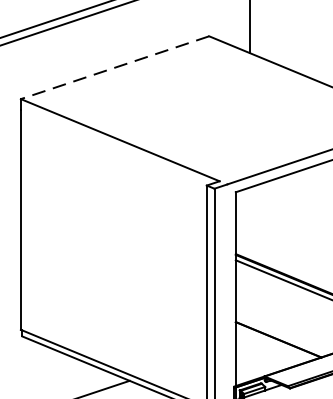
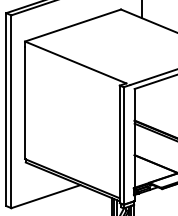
line: (115, 67) -> (73, 25), dashed -> solid

